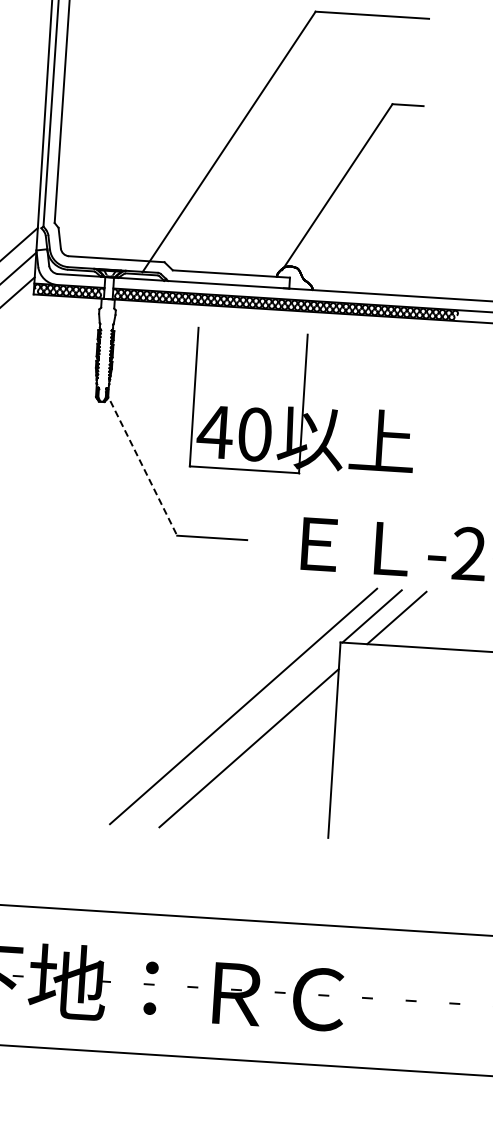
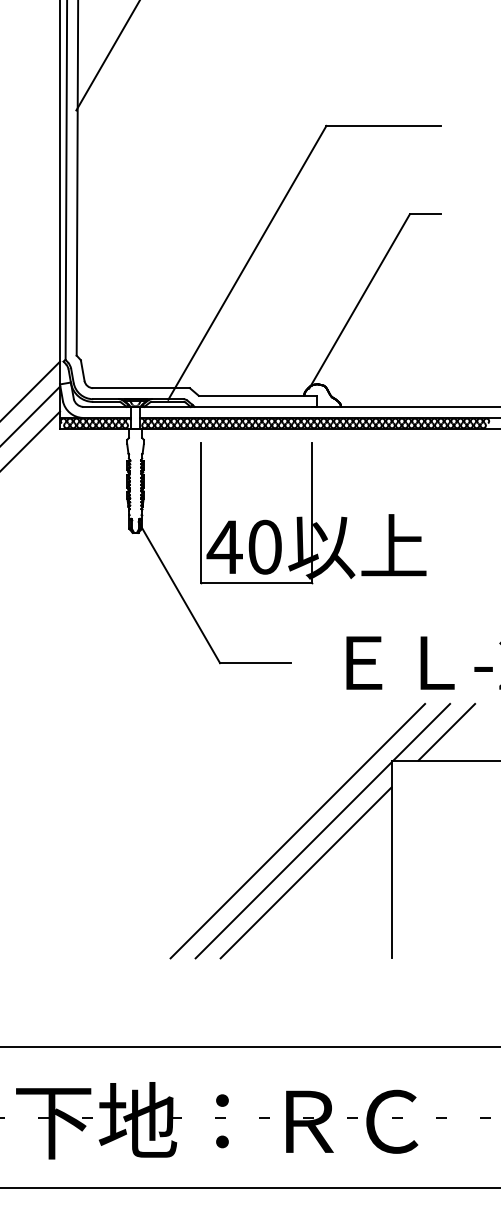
part: (304, 404) -> (313, 513), moved
line: (141, 464) -> (179, 593), dashed -> solid
line: (237, 735) -> (293, 860), added

